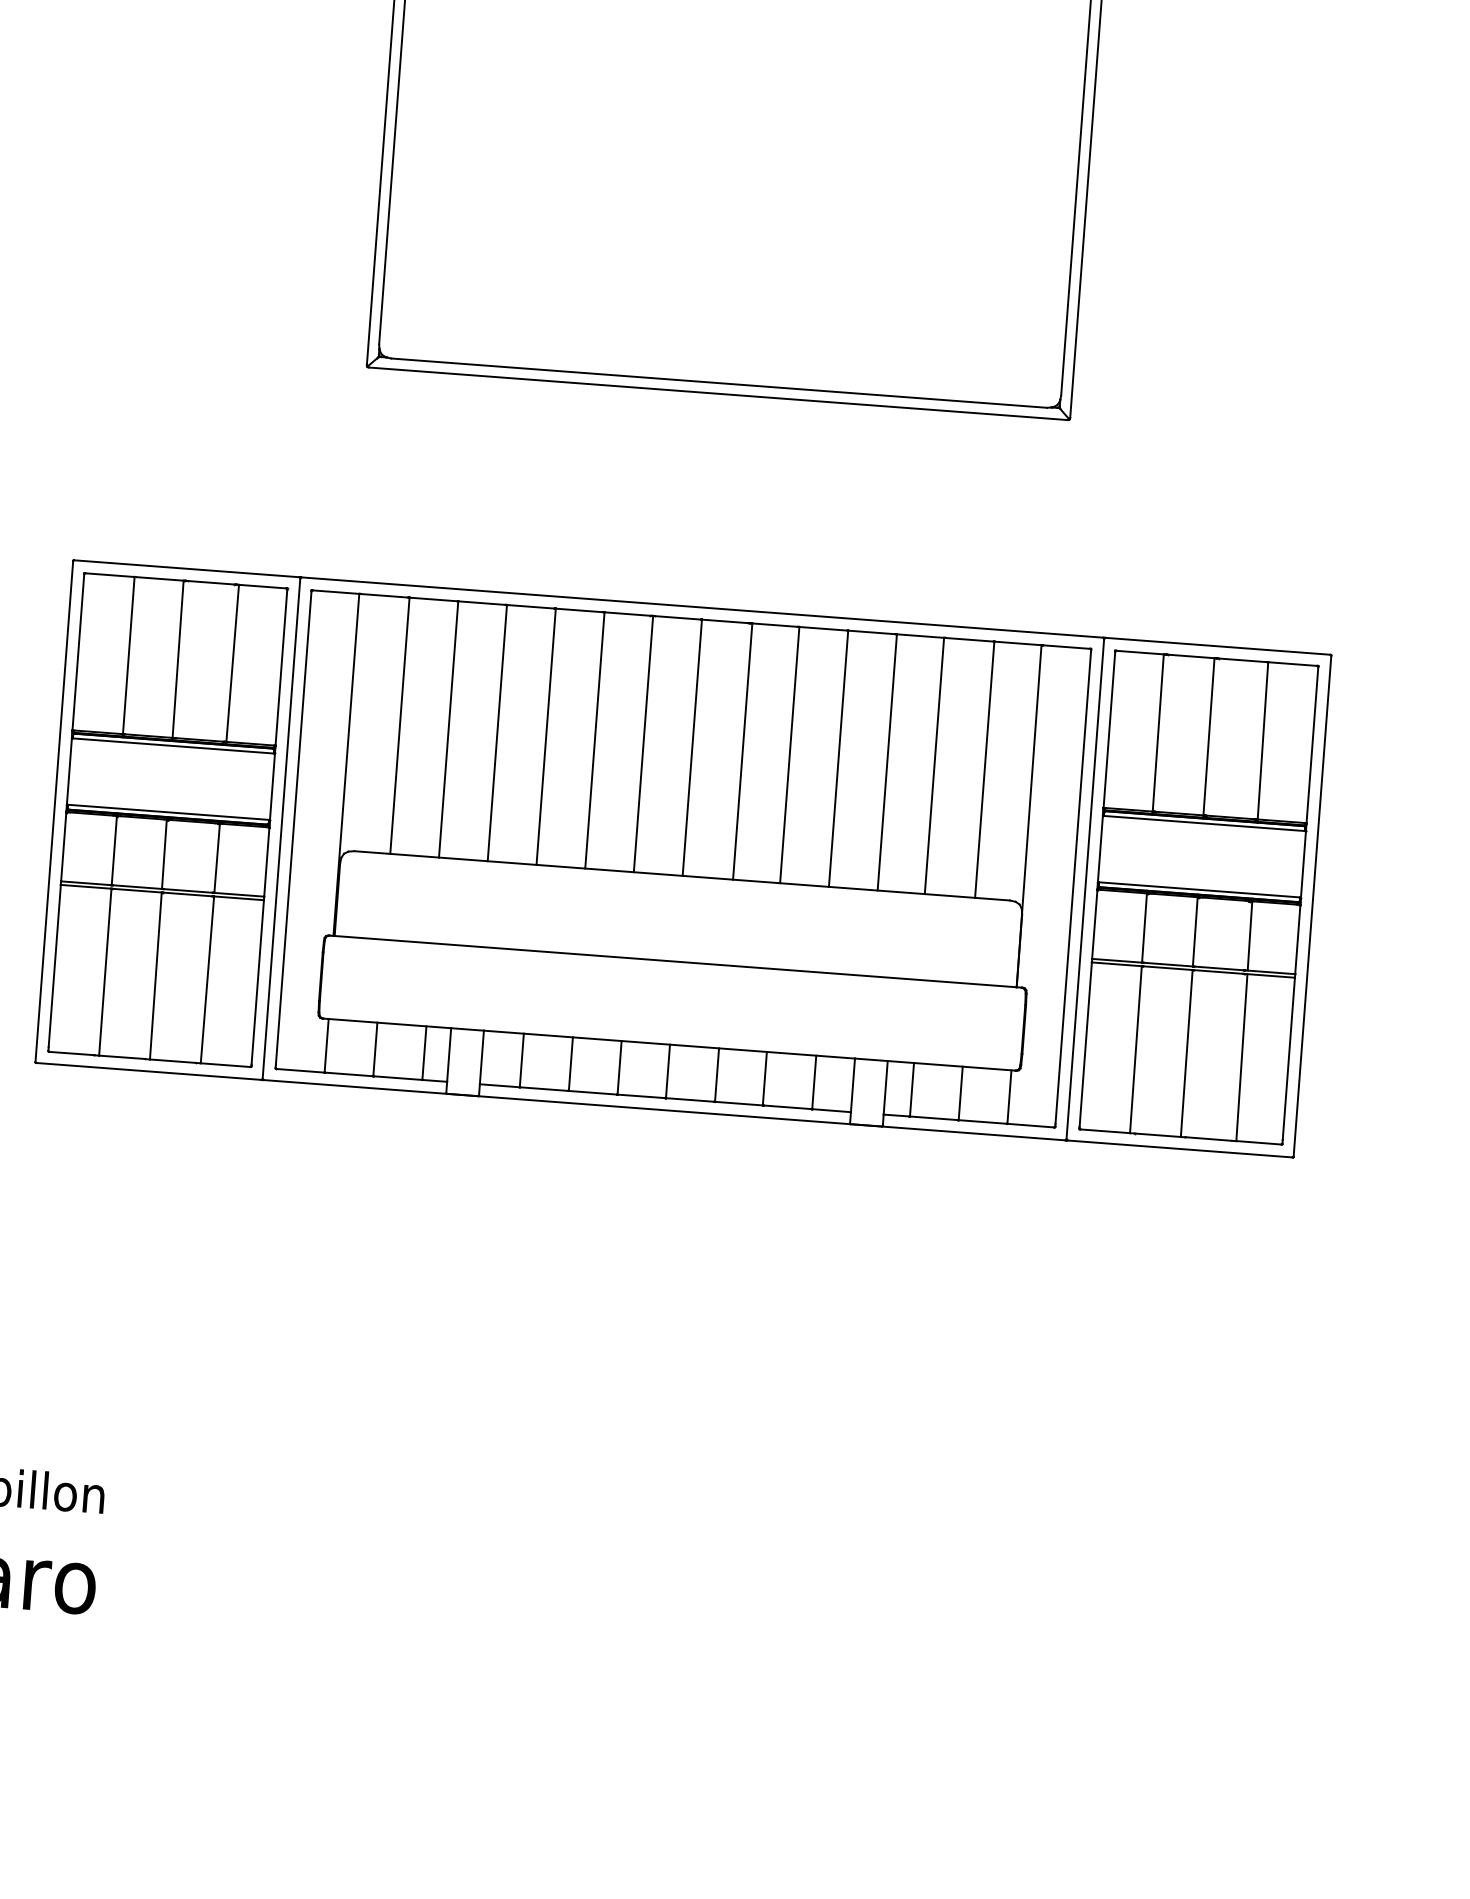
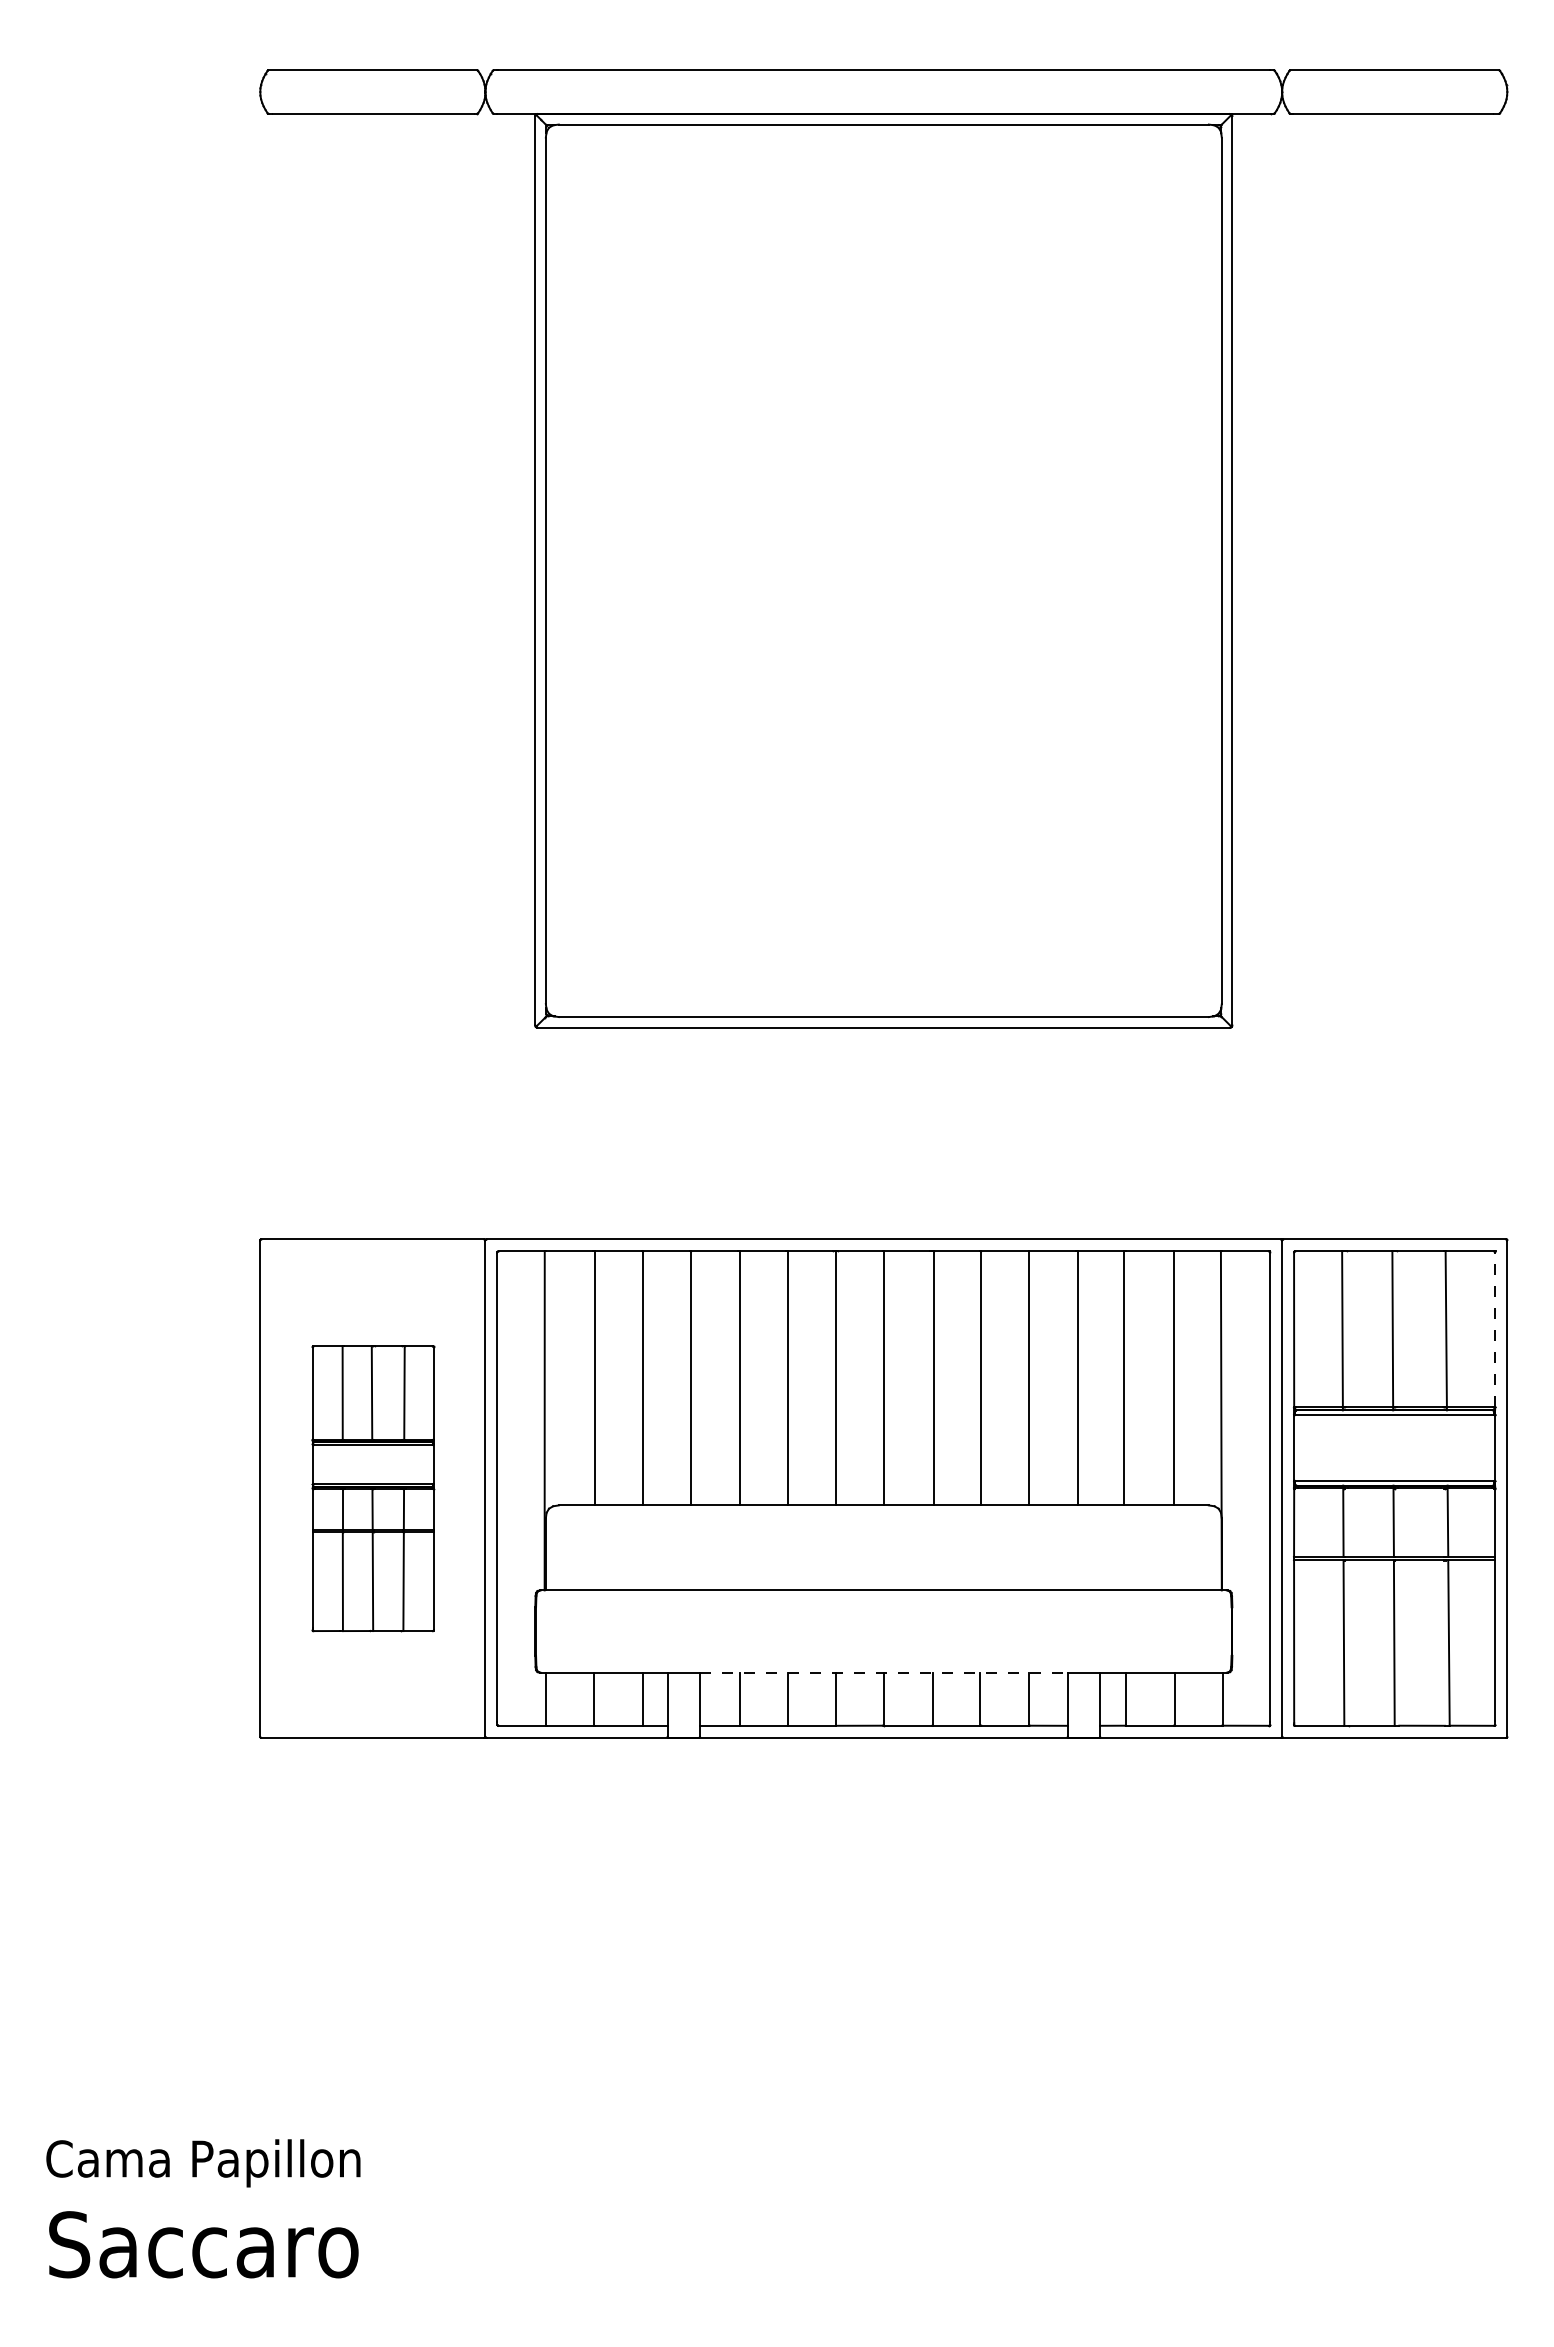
line: (1312, 744) -> (1495, 1329), solid -> dashed
part: (168, 820) -> (373, 1488), size x0.6
line: (669, 1044) -> (883, 1672), solid -> dashed

